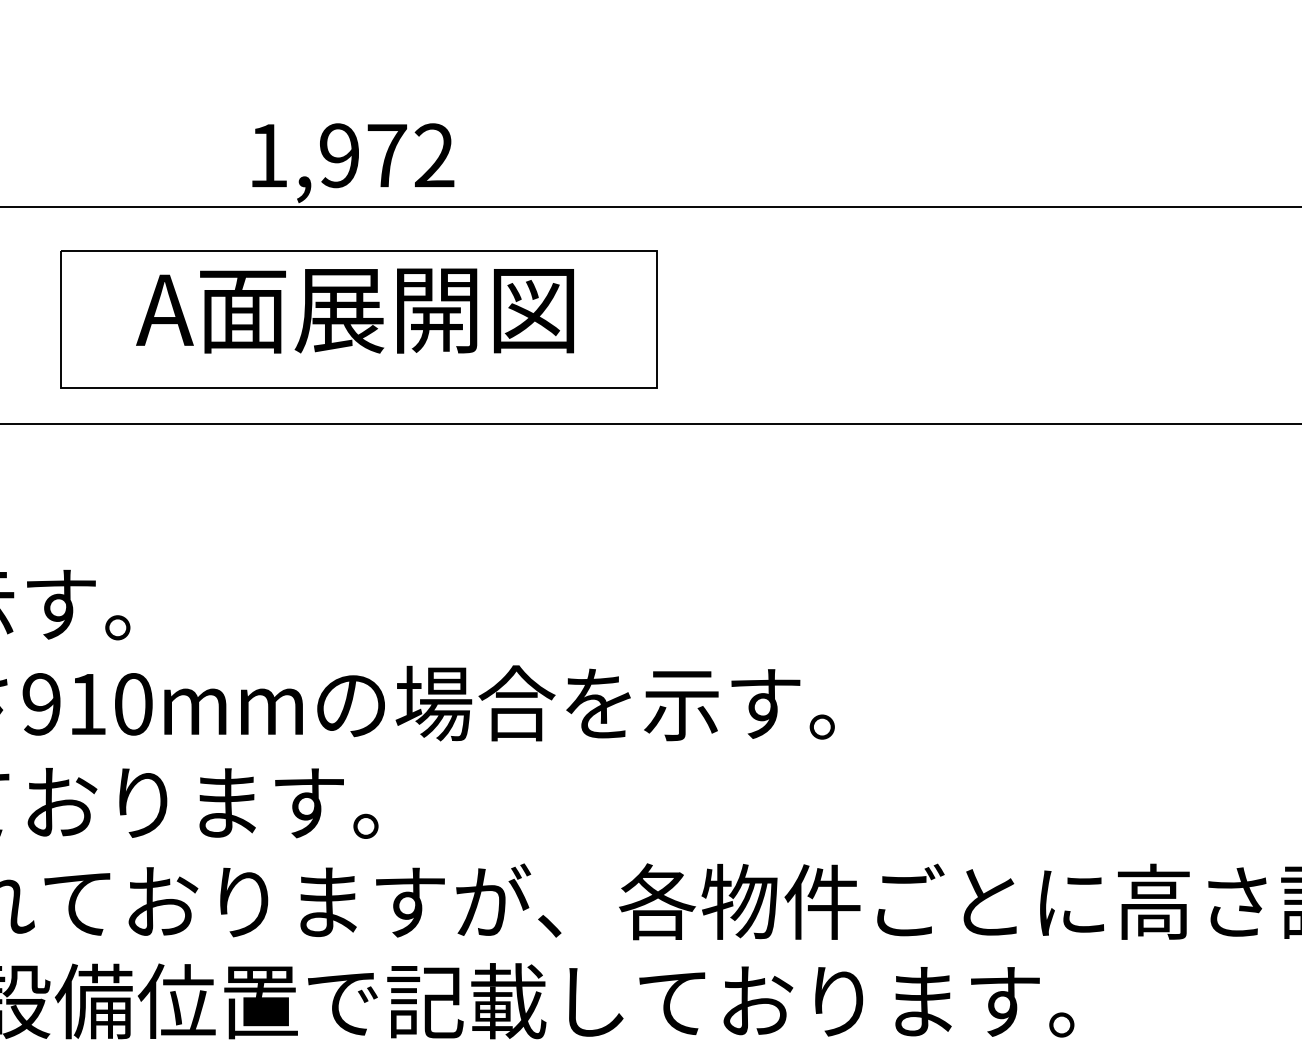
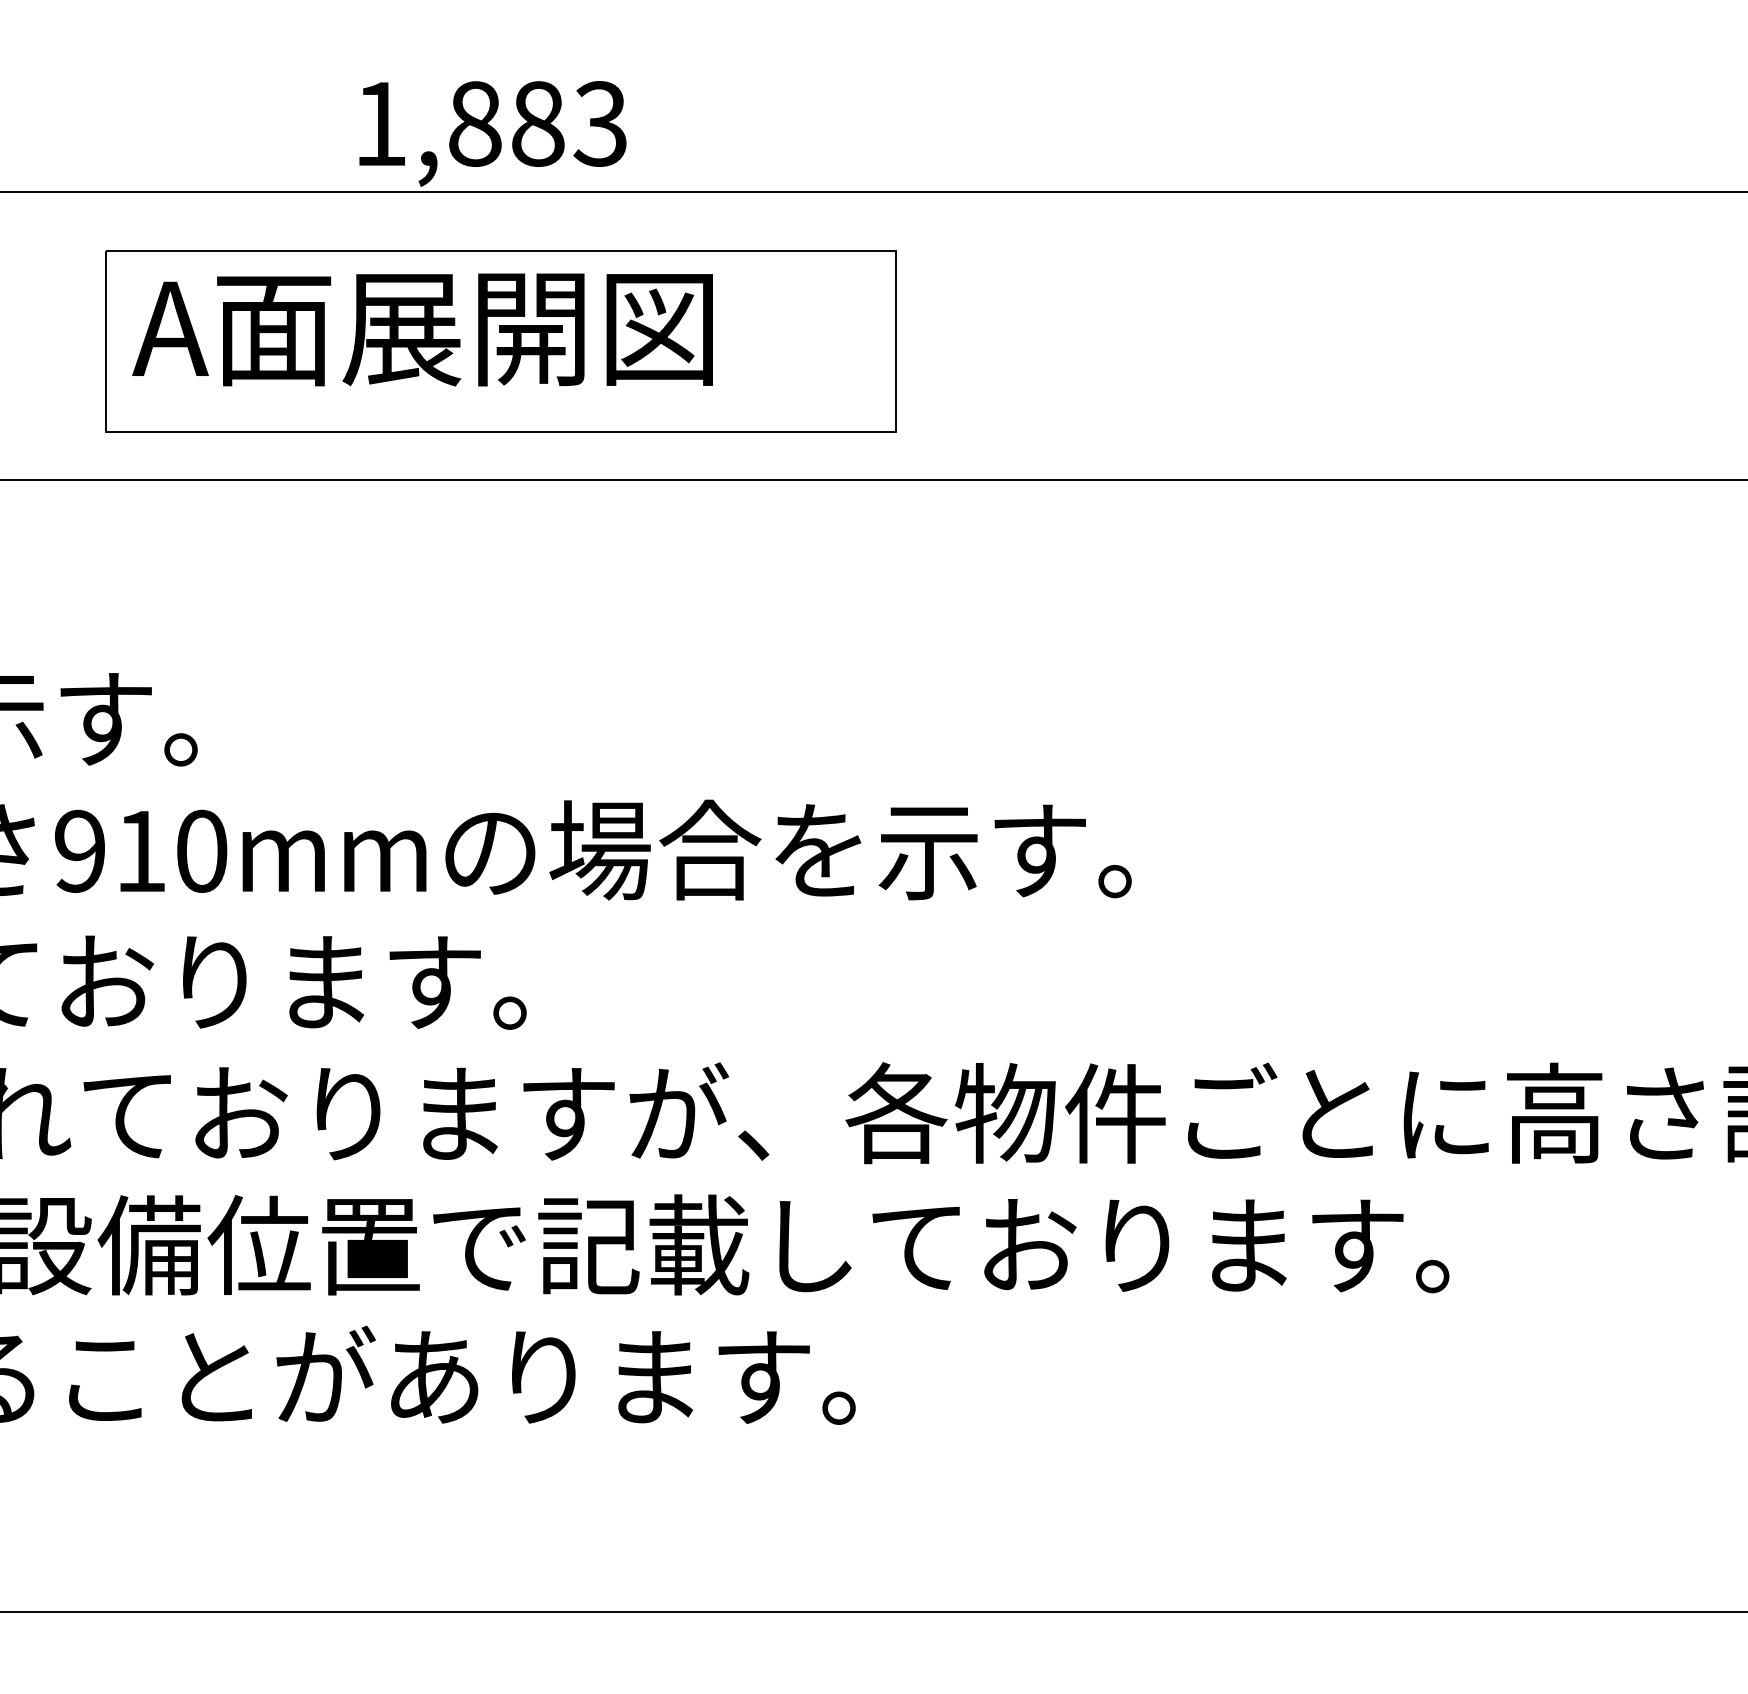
text: (387, 155) -> (538, 123), 1,972 -> 1,883
text: (354, 310) -> (422, 329), moved

